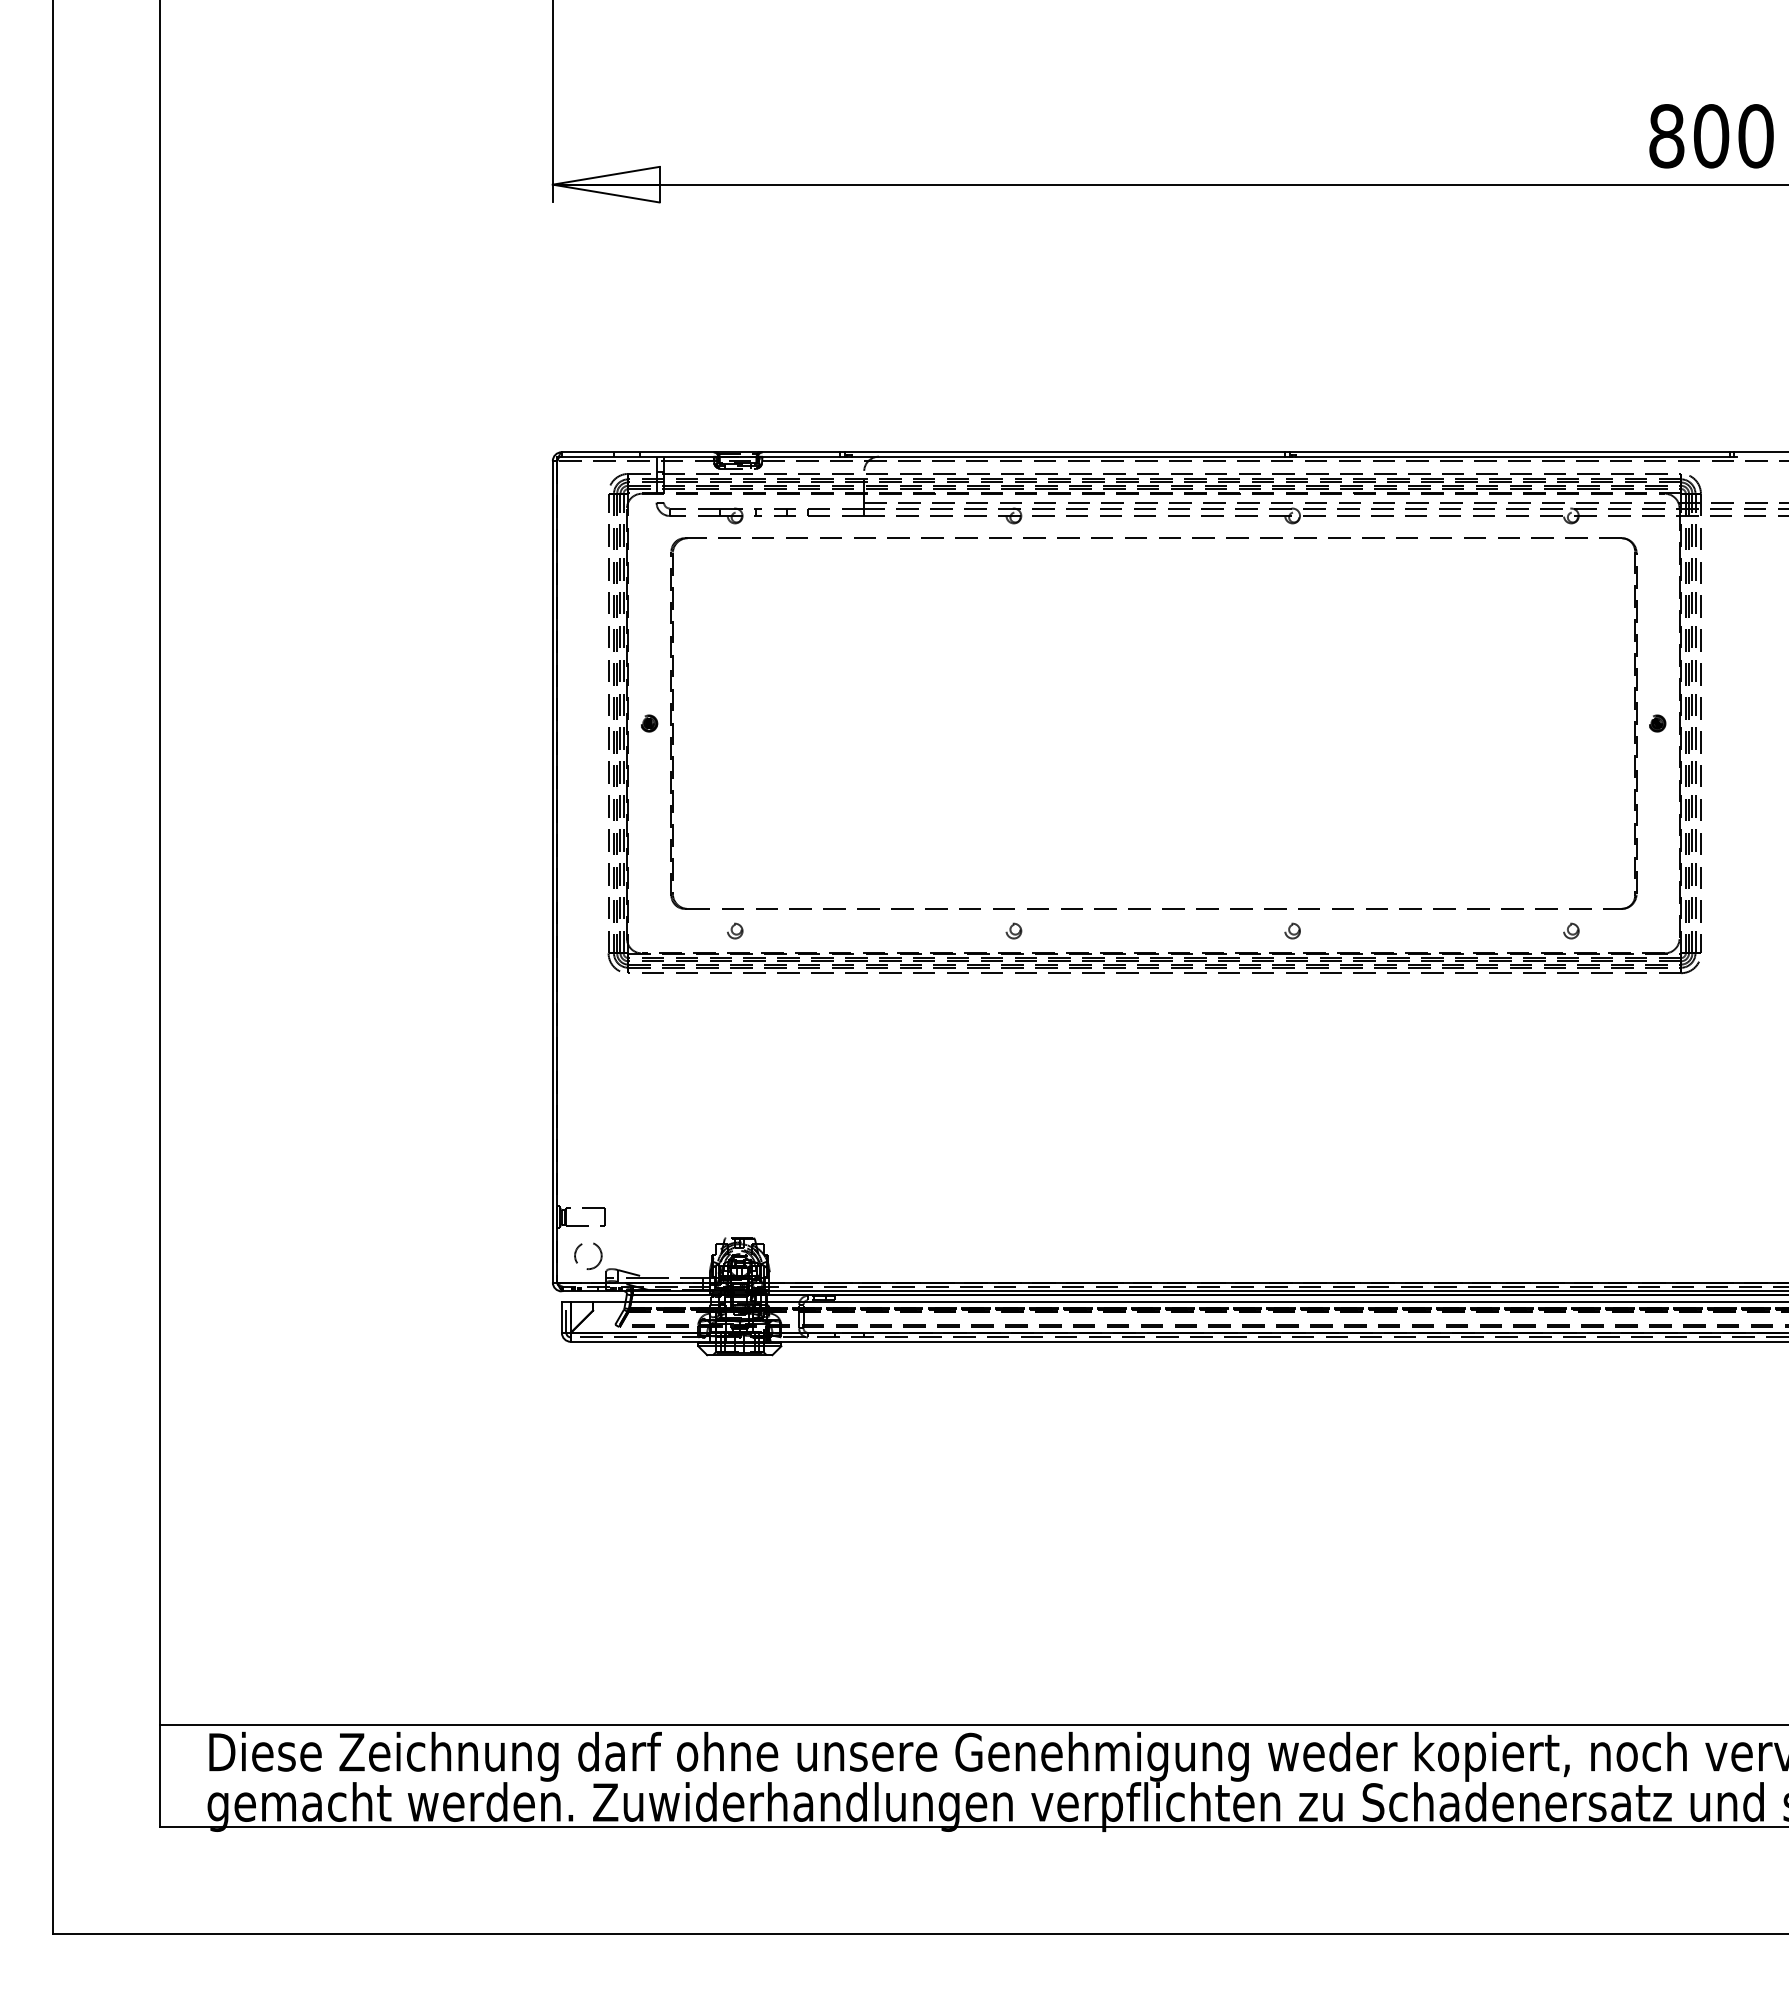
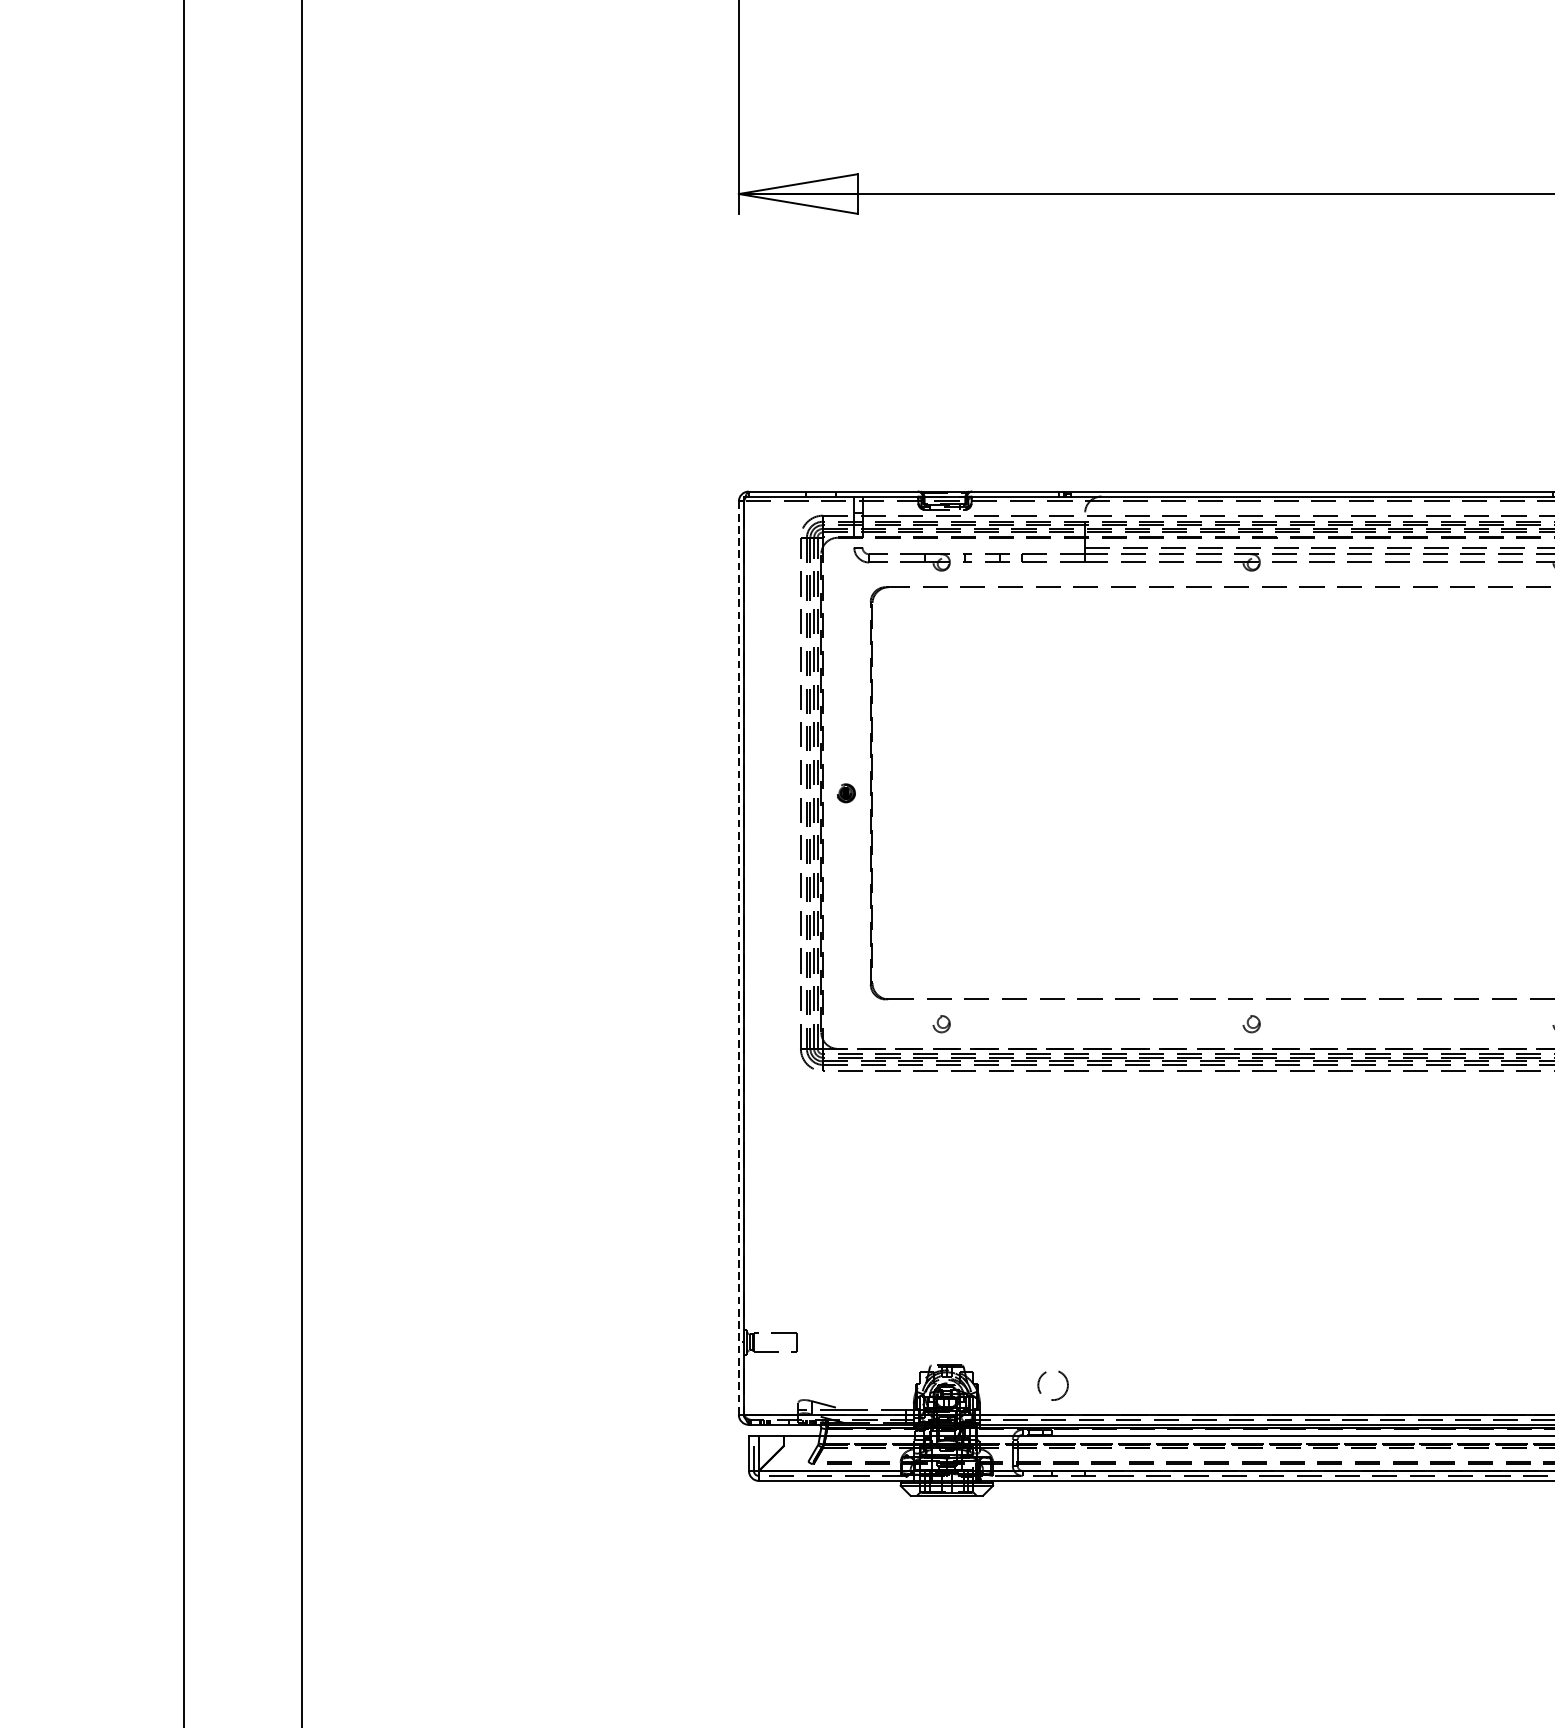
line: (552, 871) -> (738, 957), solid -> dashed
circle: (588, 1255) -> (1053, 1384), moved

